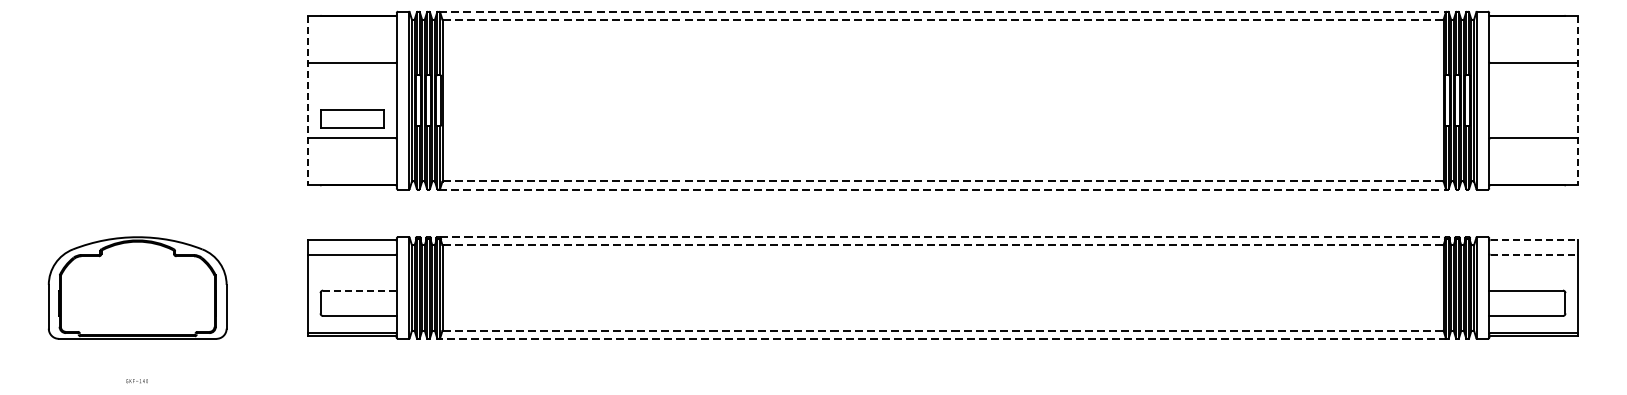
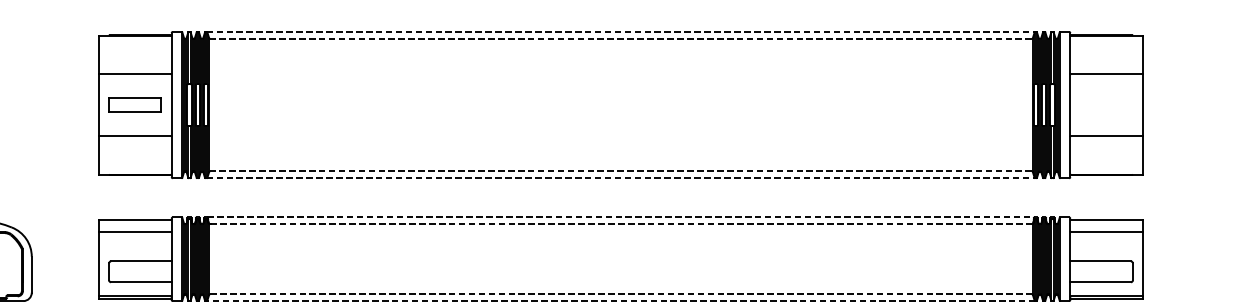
line: (307, 101) -> (98, 105), dashed -> solid
line: (1578, 101) -> (1143, 105), dashed -> solid
part: (352, 118) -> (135, 105), moved
line: (1534, 240) -> (1107, 220), dashed -> solid
line: (1534, 255) -> (1107, 232), dashed -> solid
line: (359, 290) -> (141, 261), dashed -> solid

